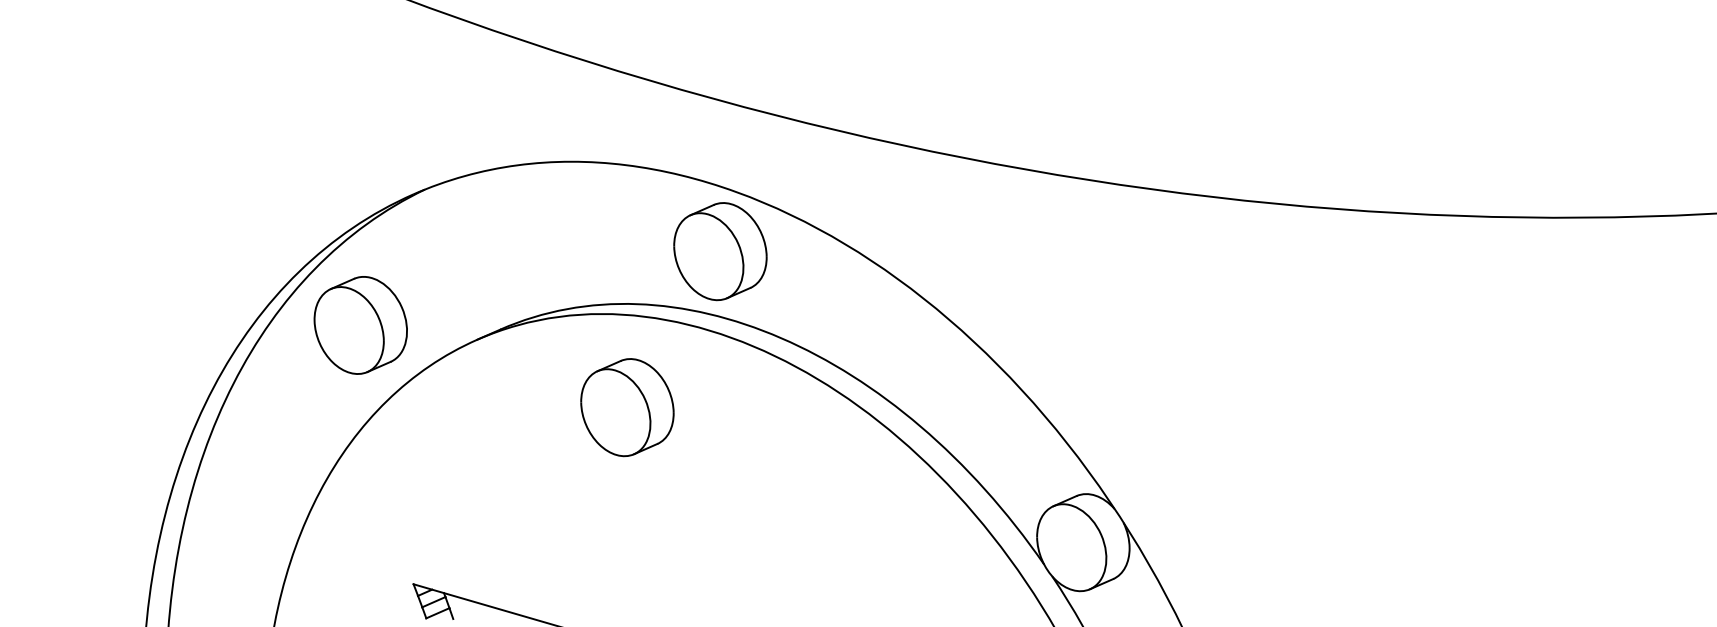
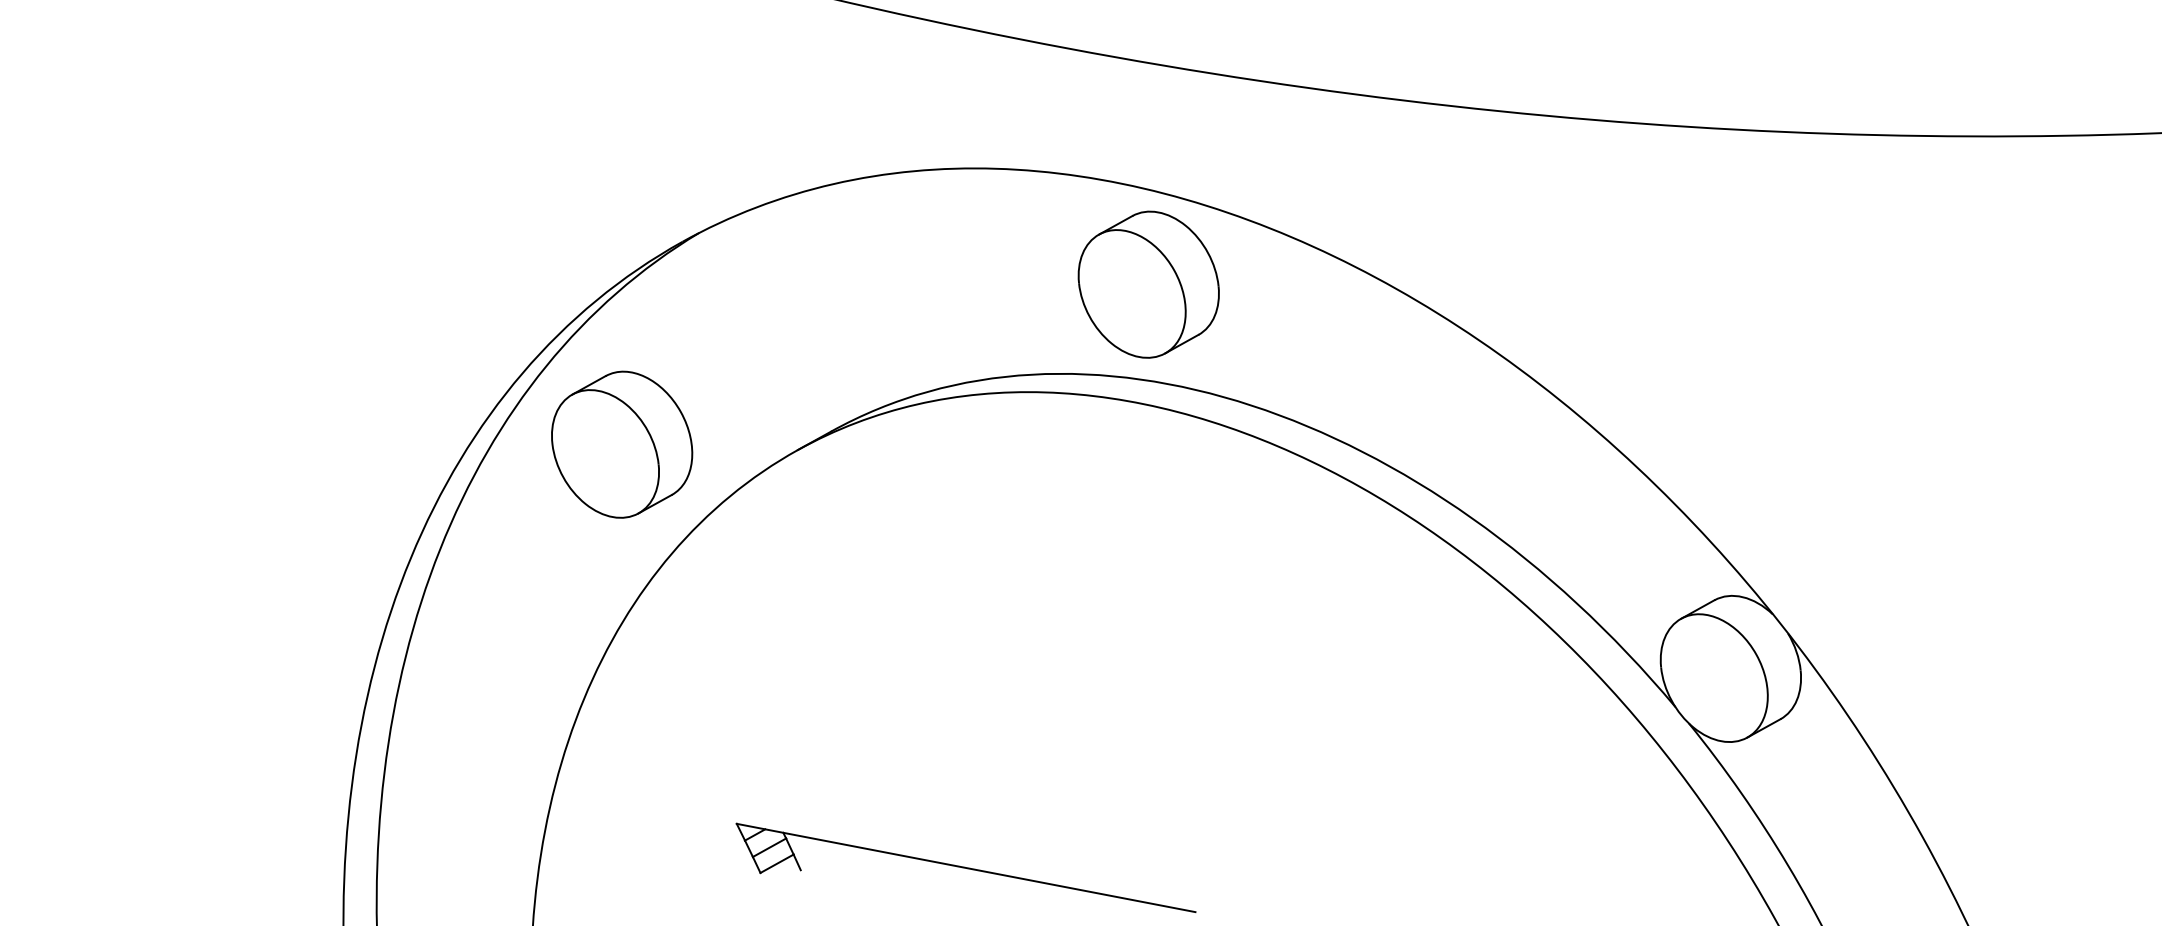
part: (627, 407) -> (1031, 530), removed

